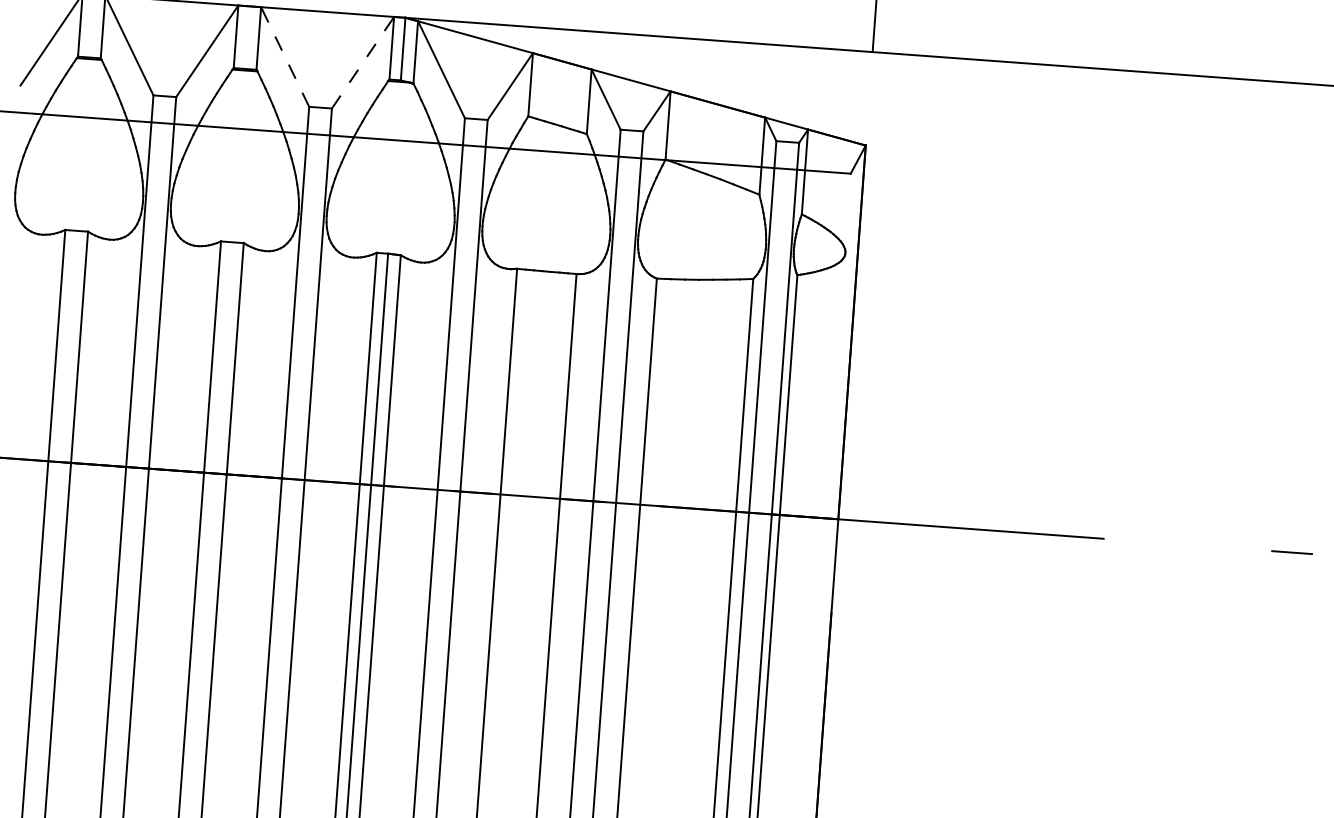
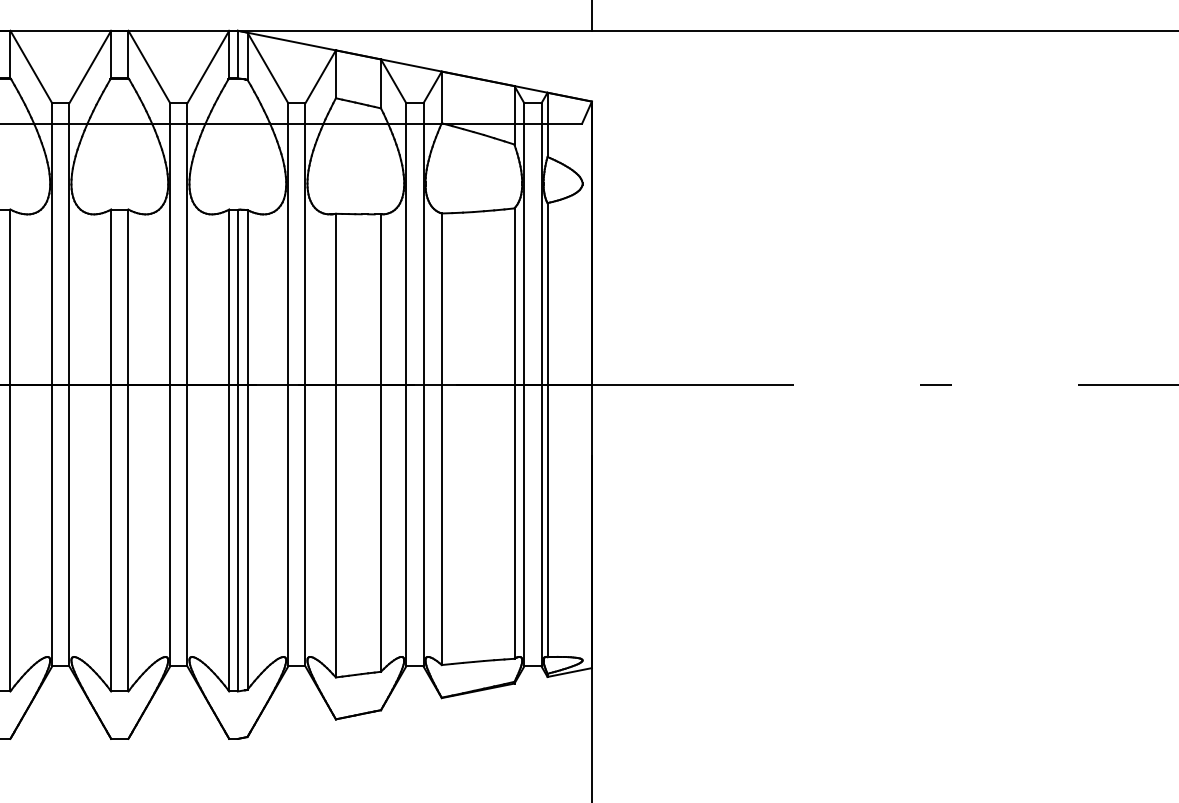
line: (285, 57) -> (149, 67), dashed -> solid
line: (363, 63) -> (208, 67), dashed -> solid

